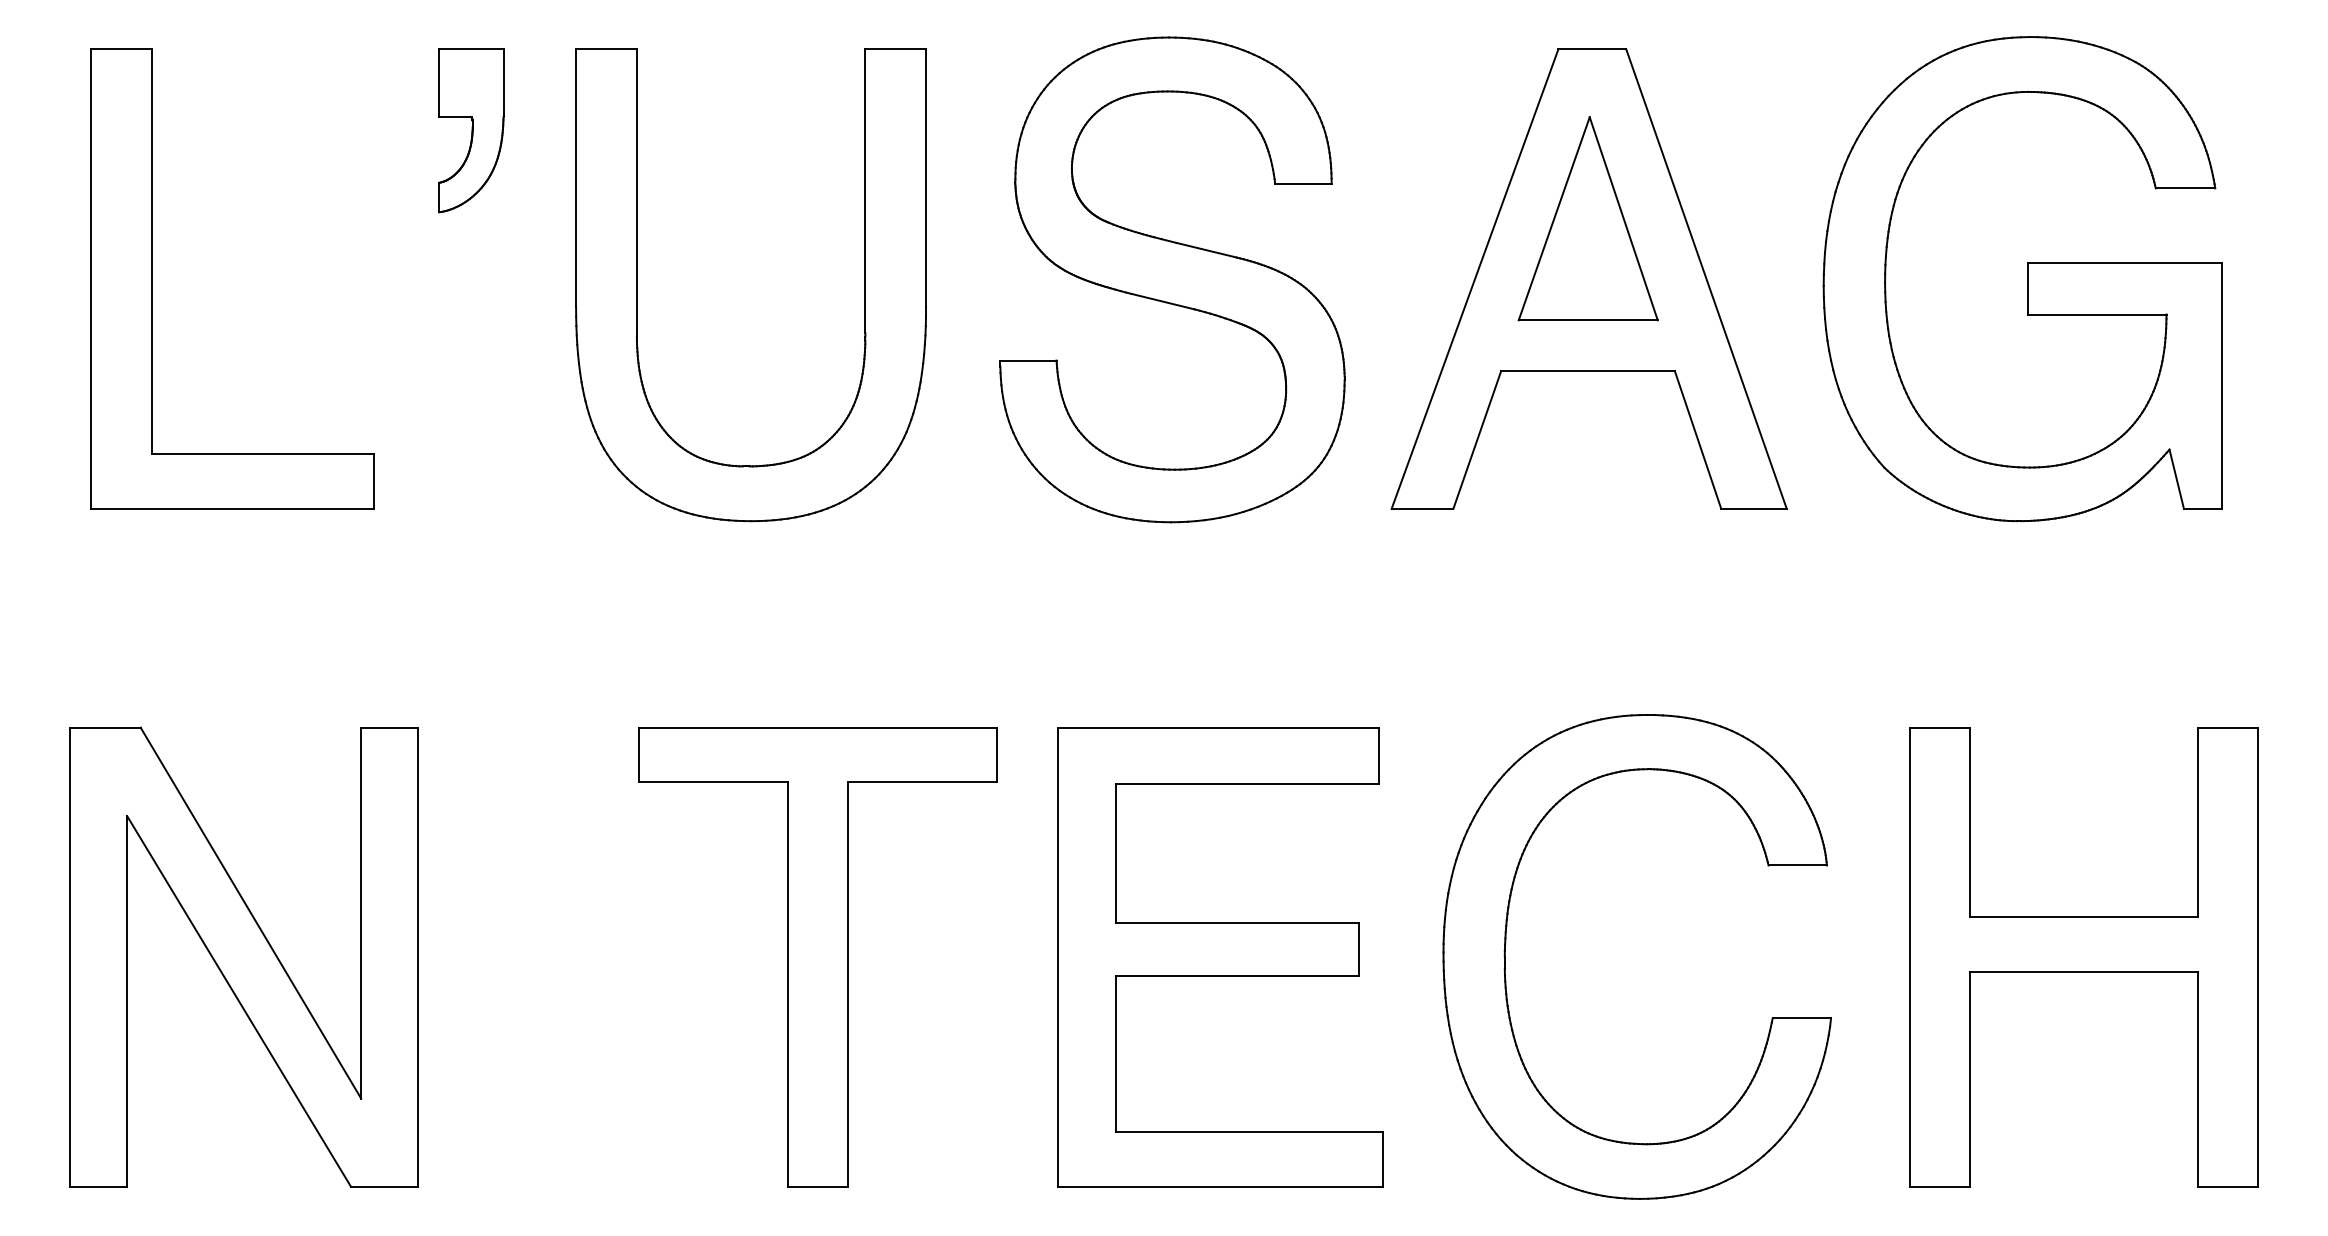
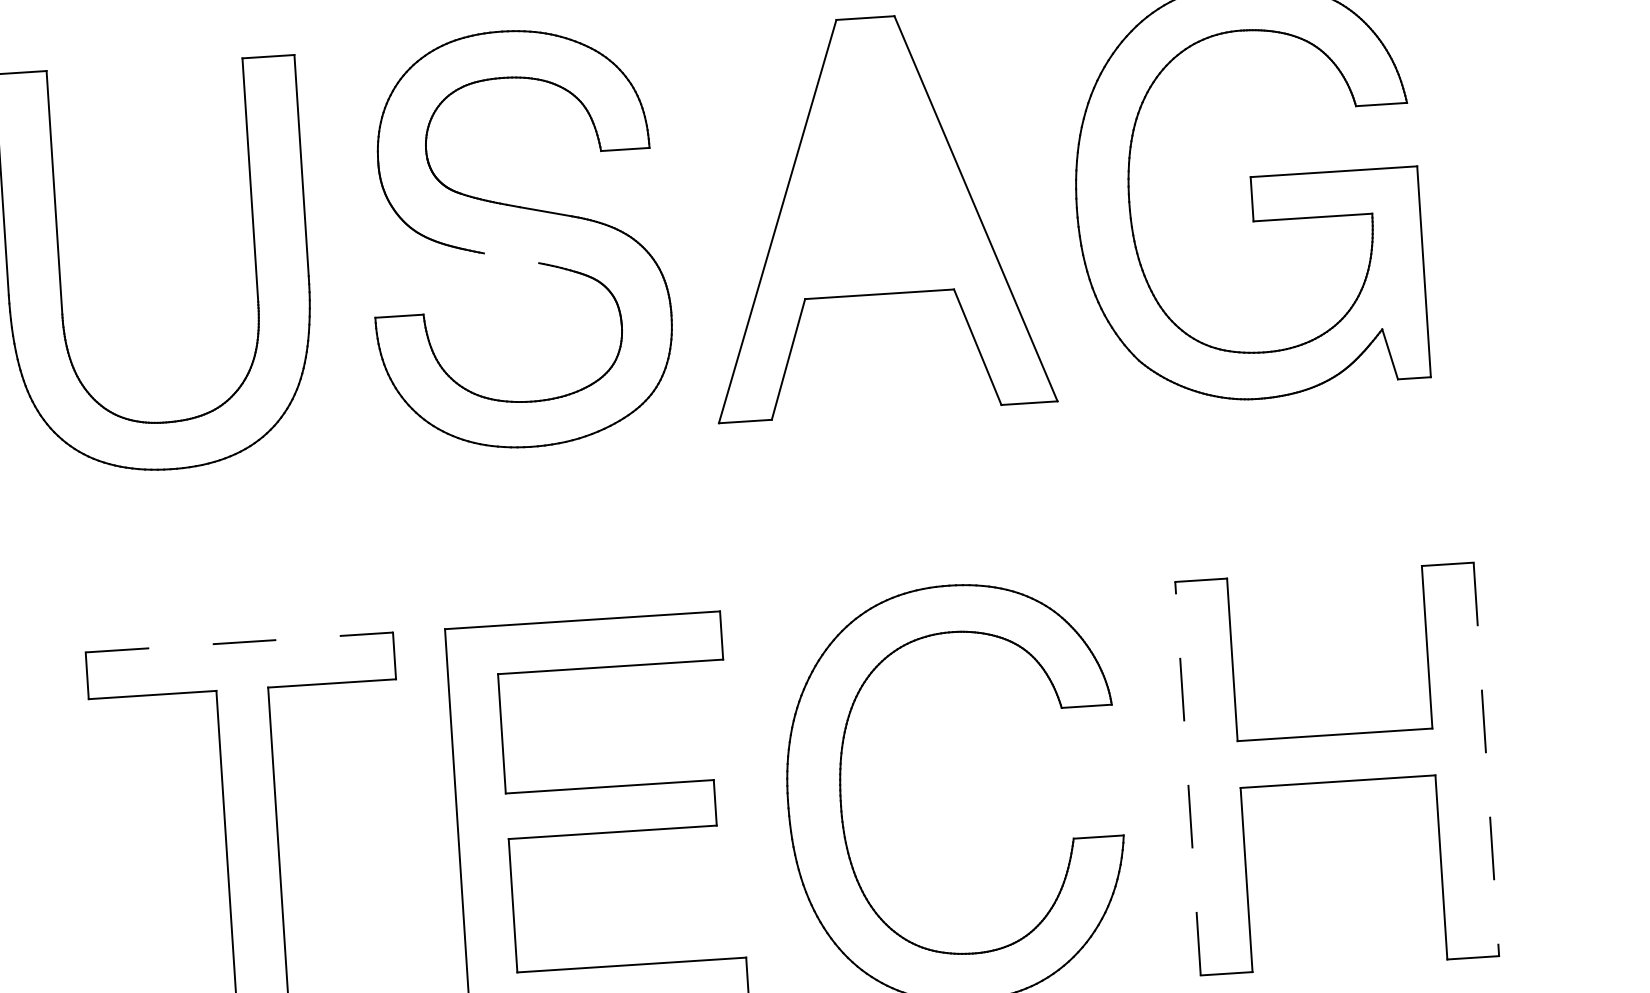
part: (1587, 218) -> (870, 163), removed
line: (1162, 301) -> (511, 258), removed
line: (818, 727) -> (239, 642), solid -> dashed
line: (1909, 957) -> (1187, 778), solid -> dashed
line: (2258, 957) -> (1486, 759), solid -> dashed

